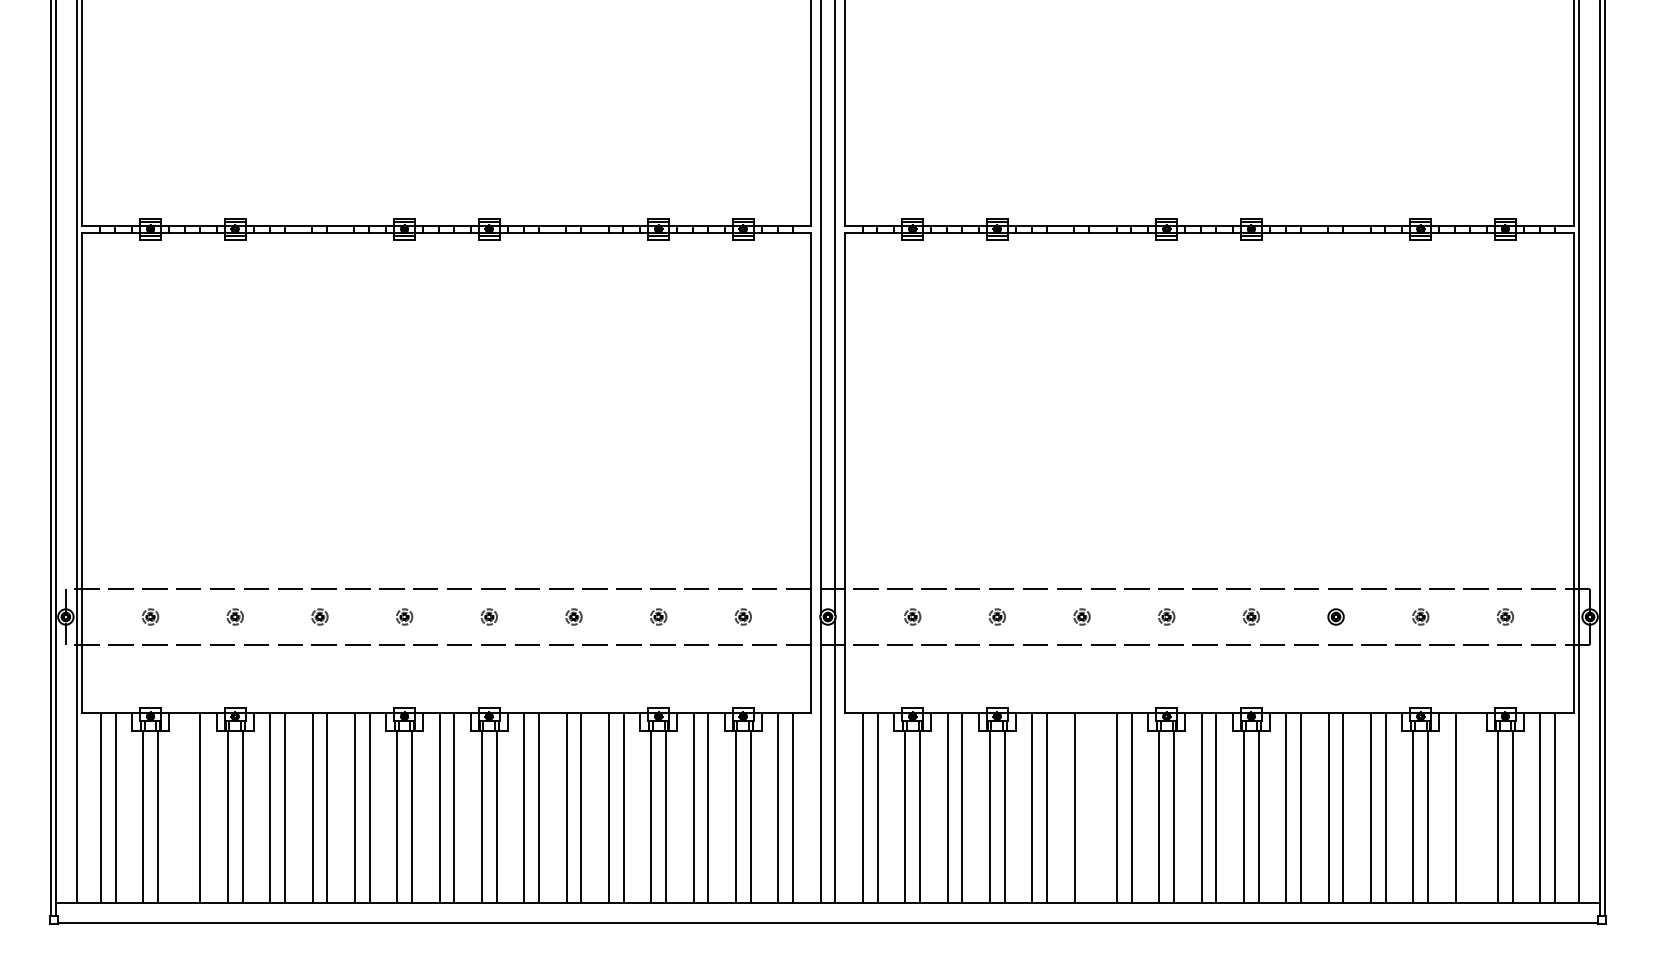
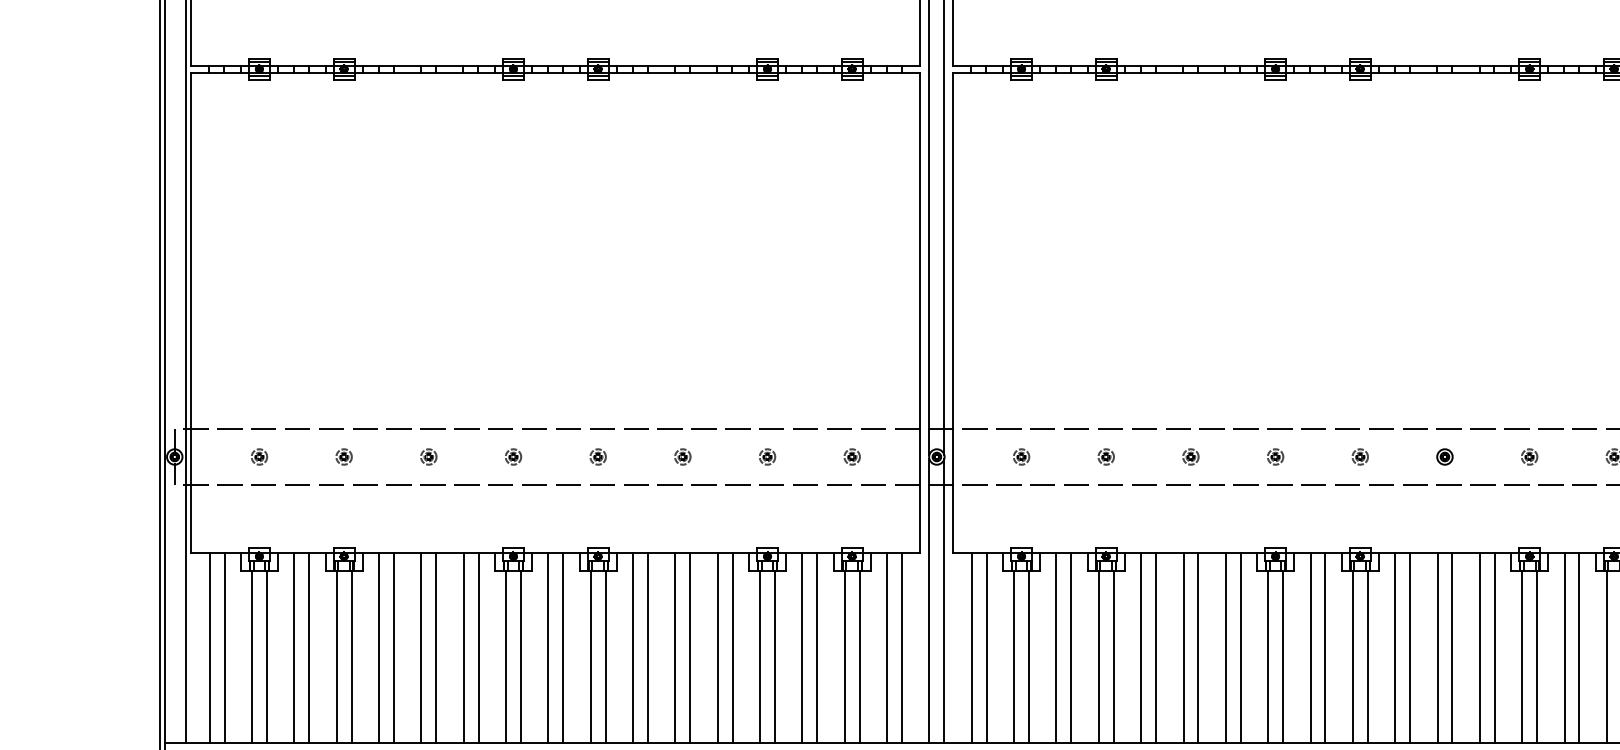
line: (185, 807) -> (294, 647), added
line: (1089, 807) -> (1198, 647), added
line: (1470, 807) -> (1579, 647), added

